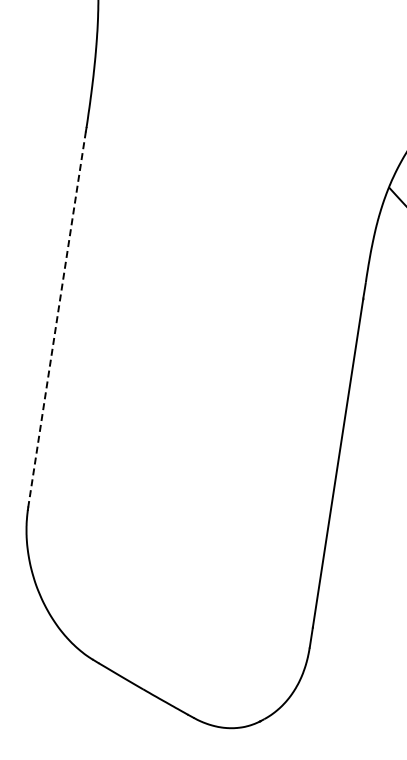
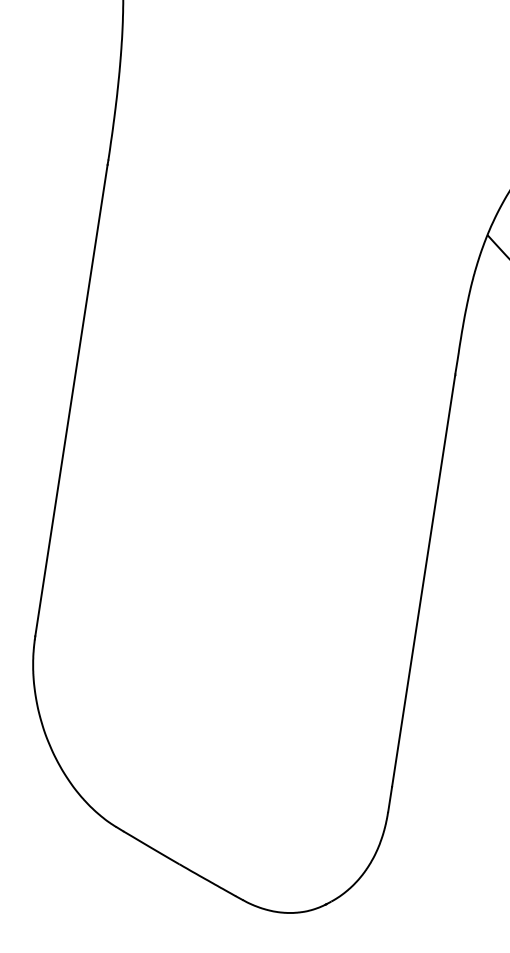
line: (56, 319) -> (70, 400), dashed -> solid

